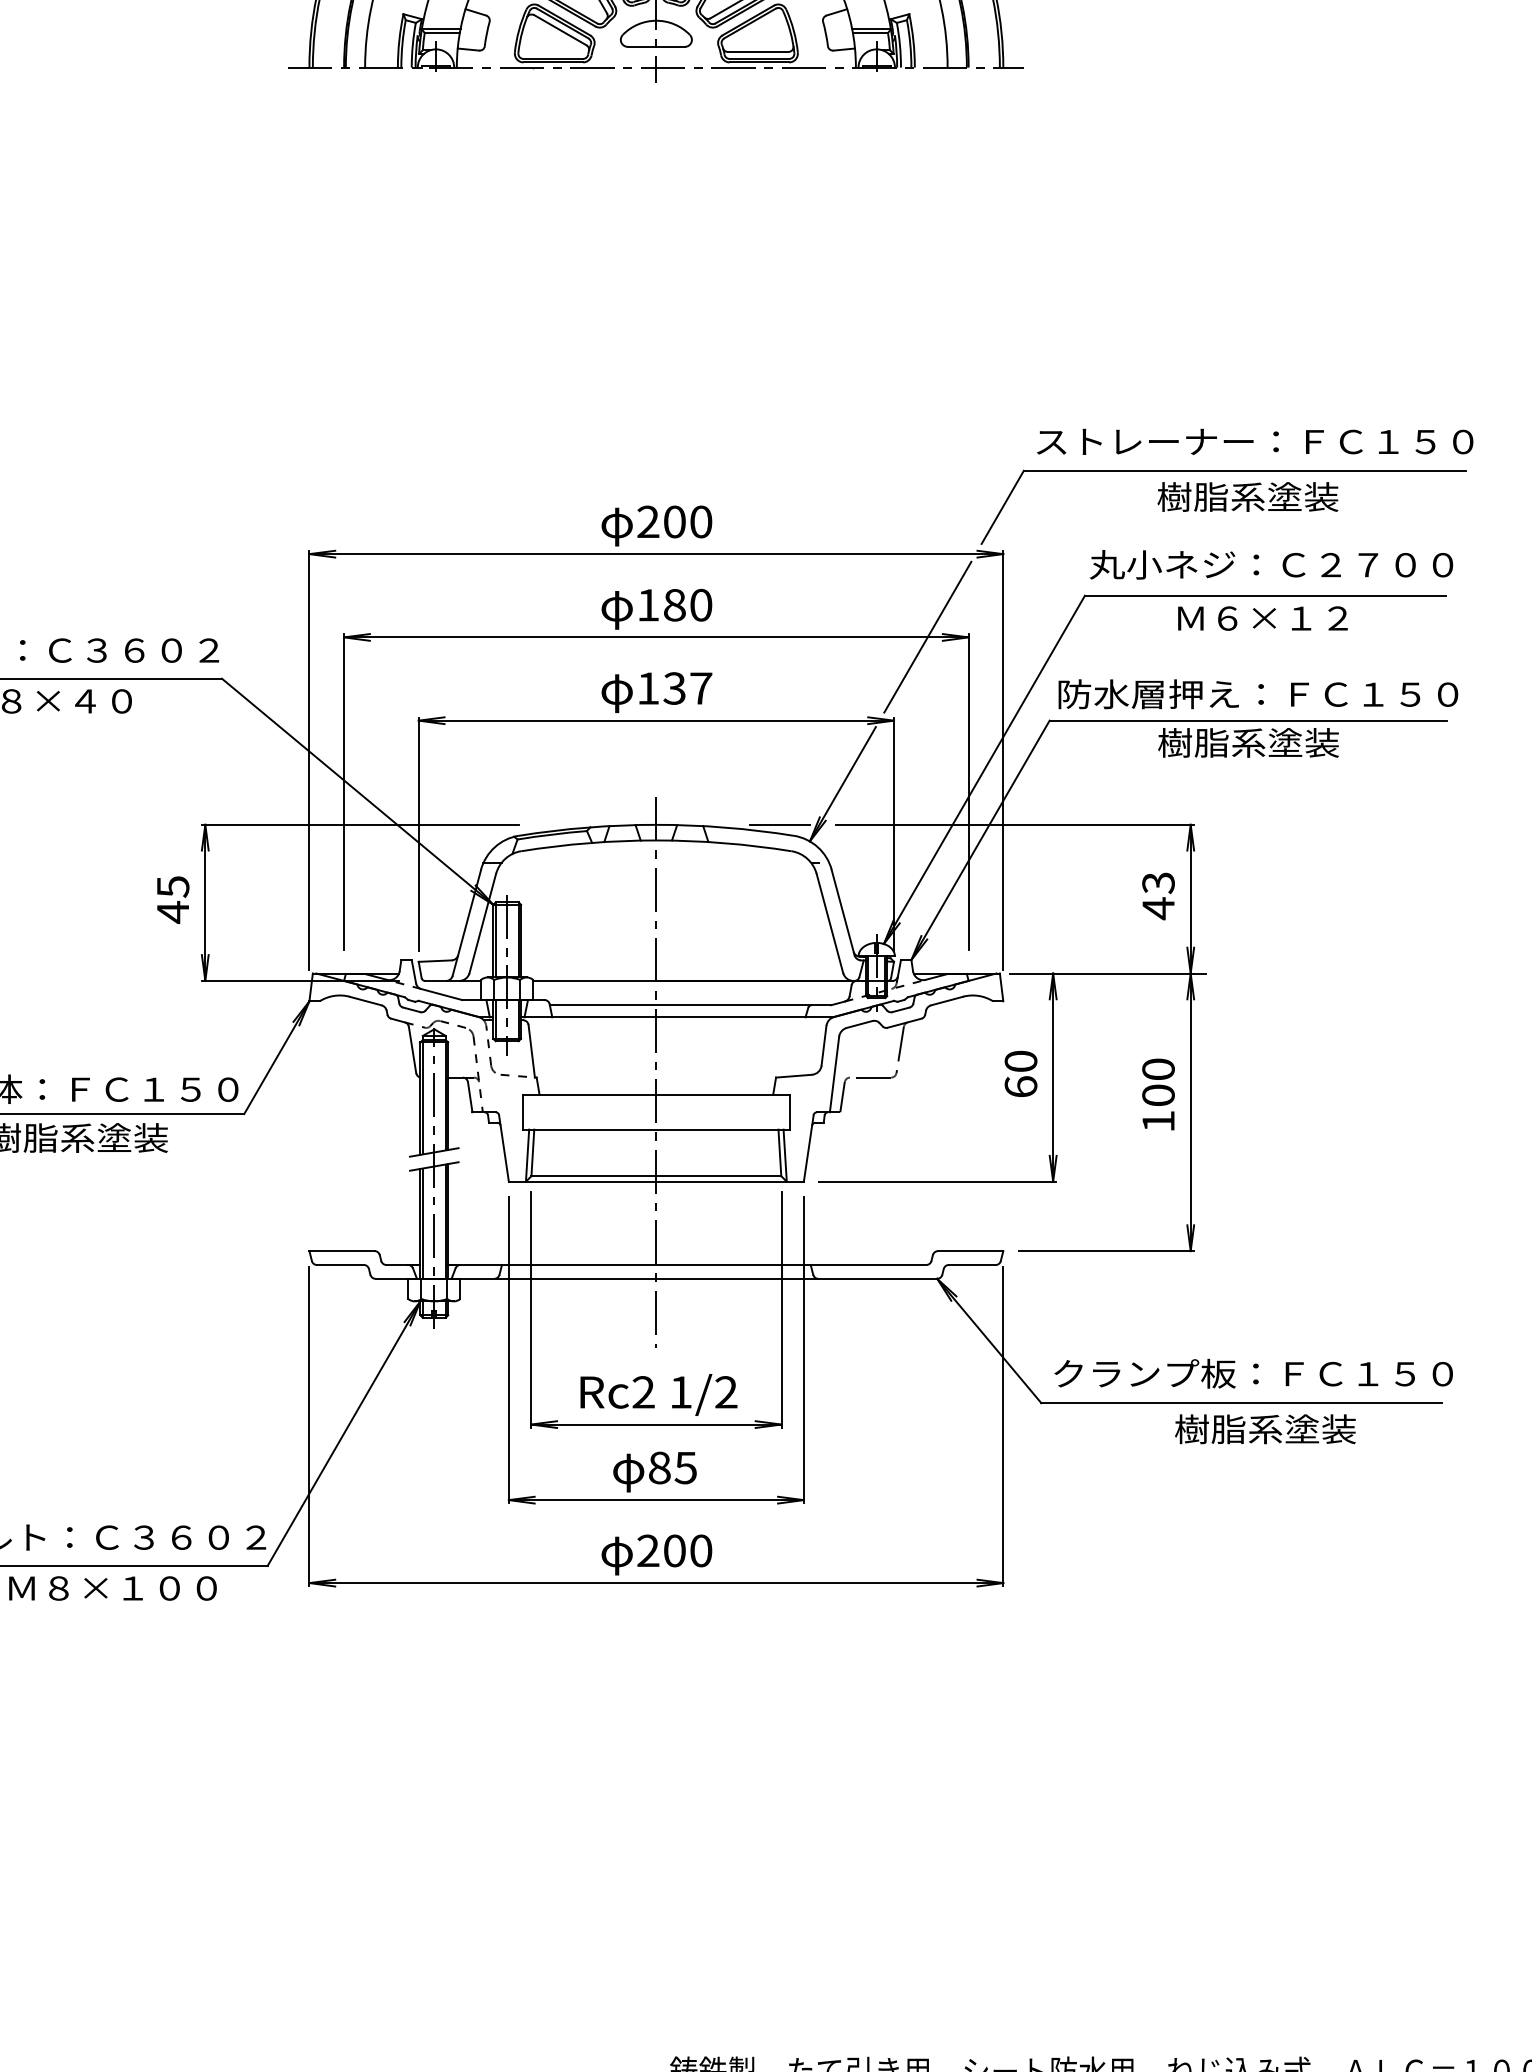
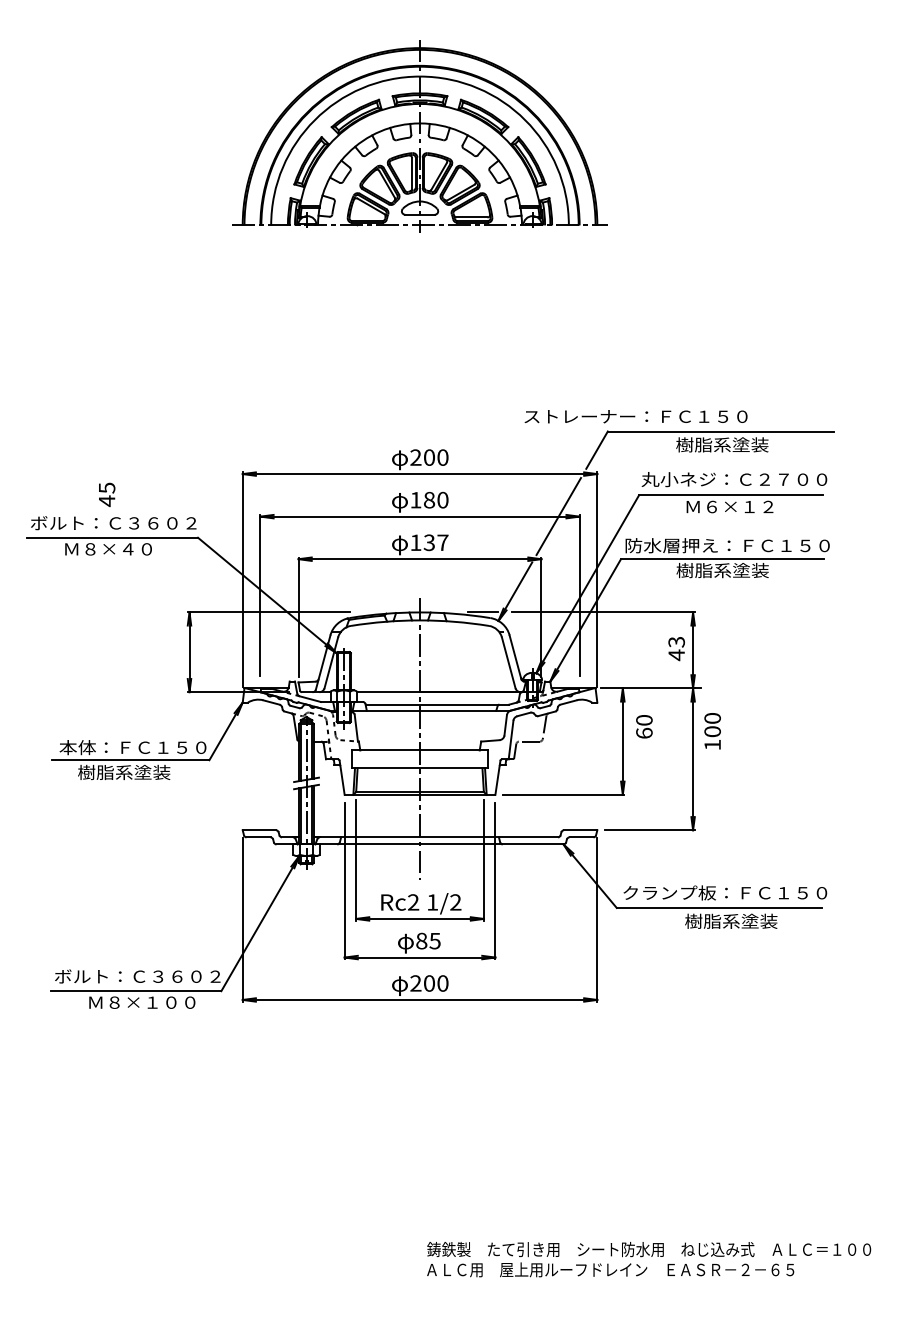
text: (1254, 441) -> (635, 416), moved
text: (173, 899) -> (107, 494), moved
text: (1021, 1073) -> (644, 726), moved
text: (1158, 1094) -> (712, 731), moved

